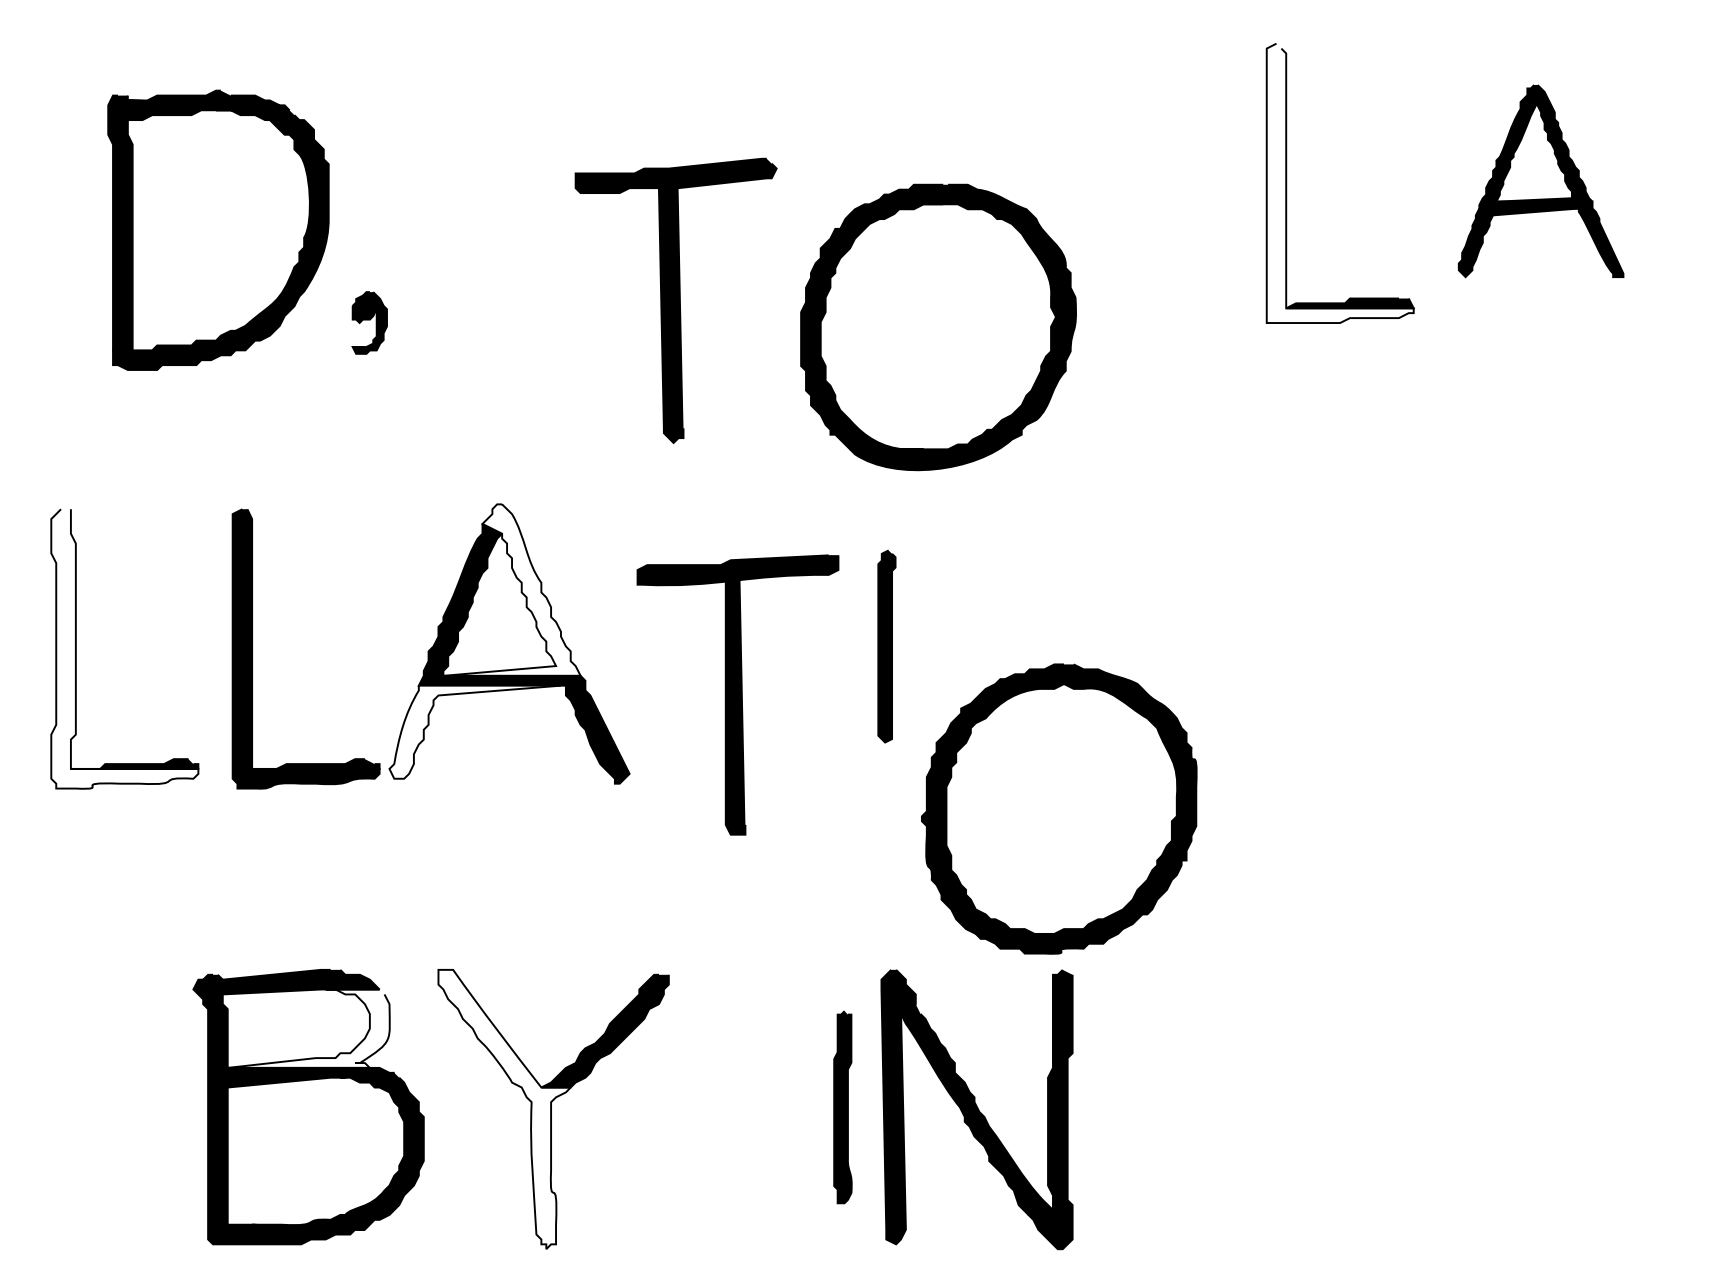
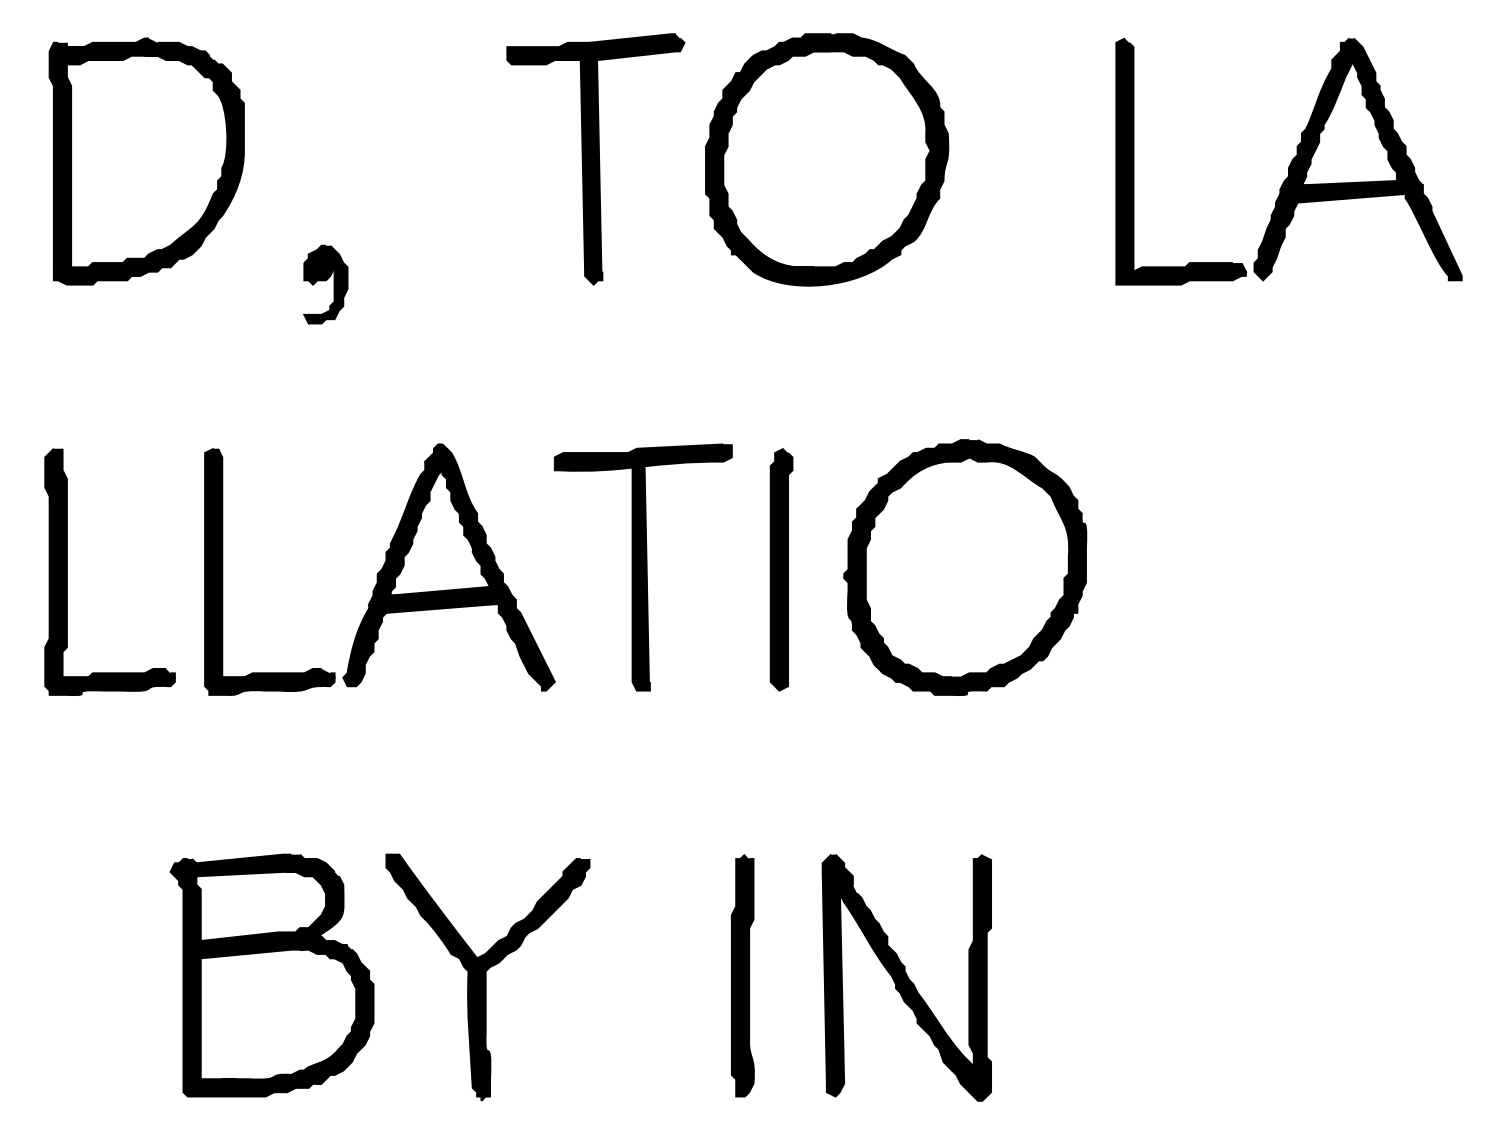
part: (1540, 181) -> (1357, 159), size x1.43
fill: (1339, 183) -> (1180, 161), added
part: (218, 229) -> (146, 160), moved
part: (675, 300) -> (595, 159), moved
part: (369, 322) -> (325, 284), size x1.43
part: (938, 327) -> (827, 159), moved
fill: (511, 589) -> (450, 519), added
part: (886, 646) -> (781, 569), size x1.43
fill: (124, 648) -> (109, 571), added
part: (737, 694) -> (642, 567), moved
fill: (474, 731) -> (418, 644), added
part: (1059, 808) -> (965, 567), moved
fill: (308, 1028) -> (271, 906), added
part: (842, 1107) -> (742, 975), size x1.43
fill: (504, 1109) -> (444, 977), added
part: (976, 1109) -> (906, 977), moved

